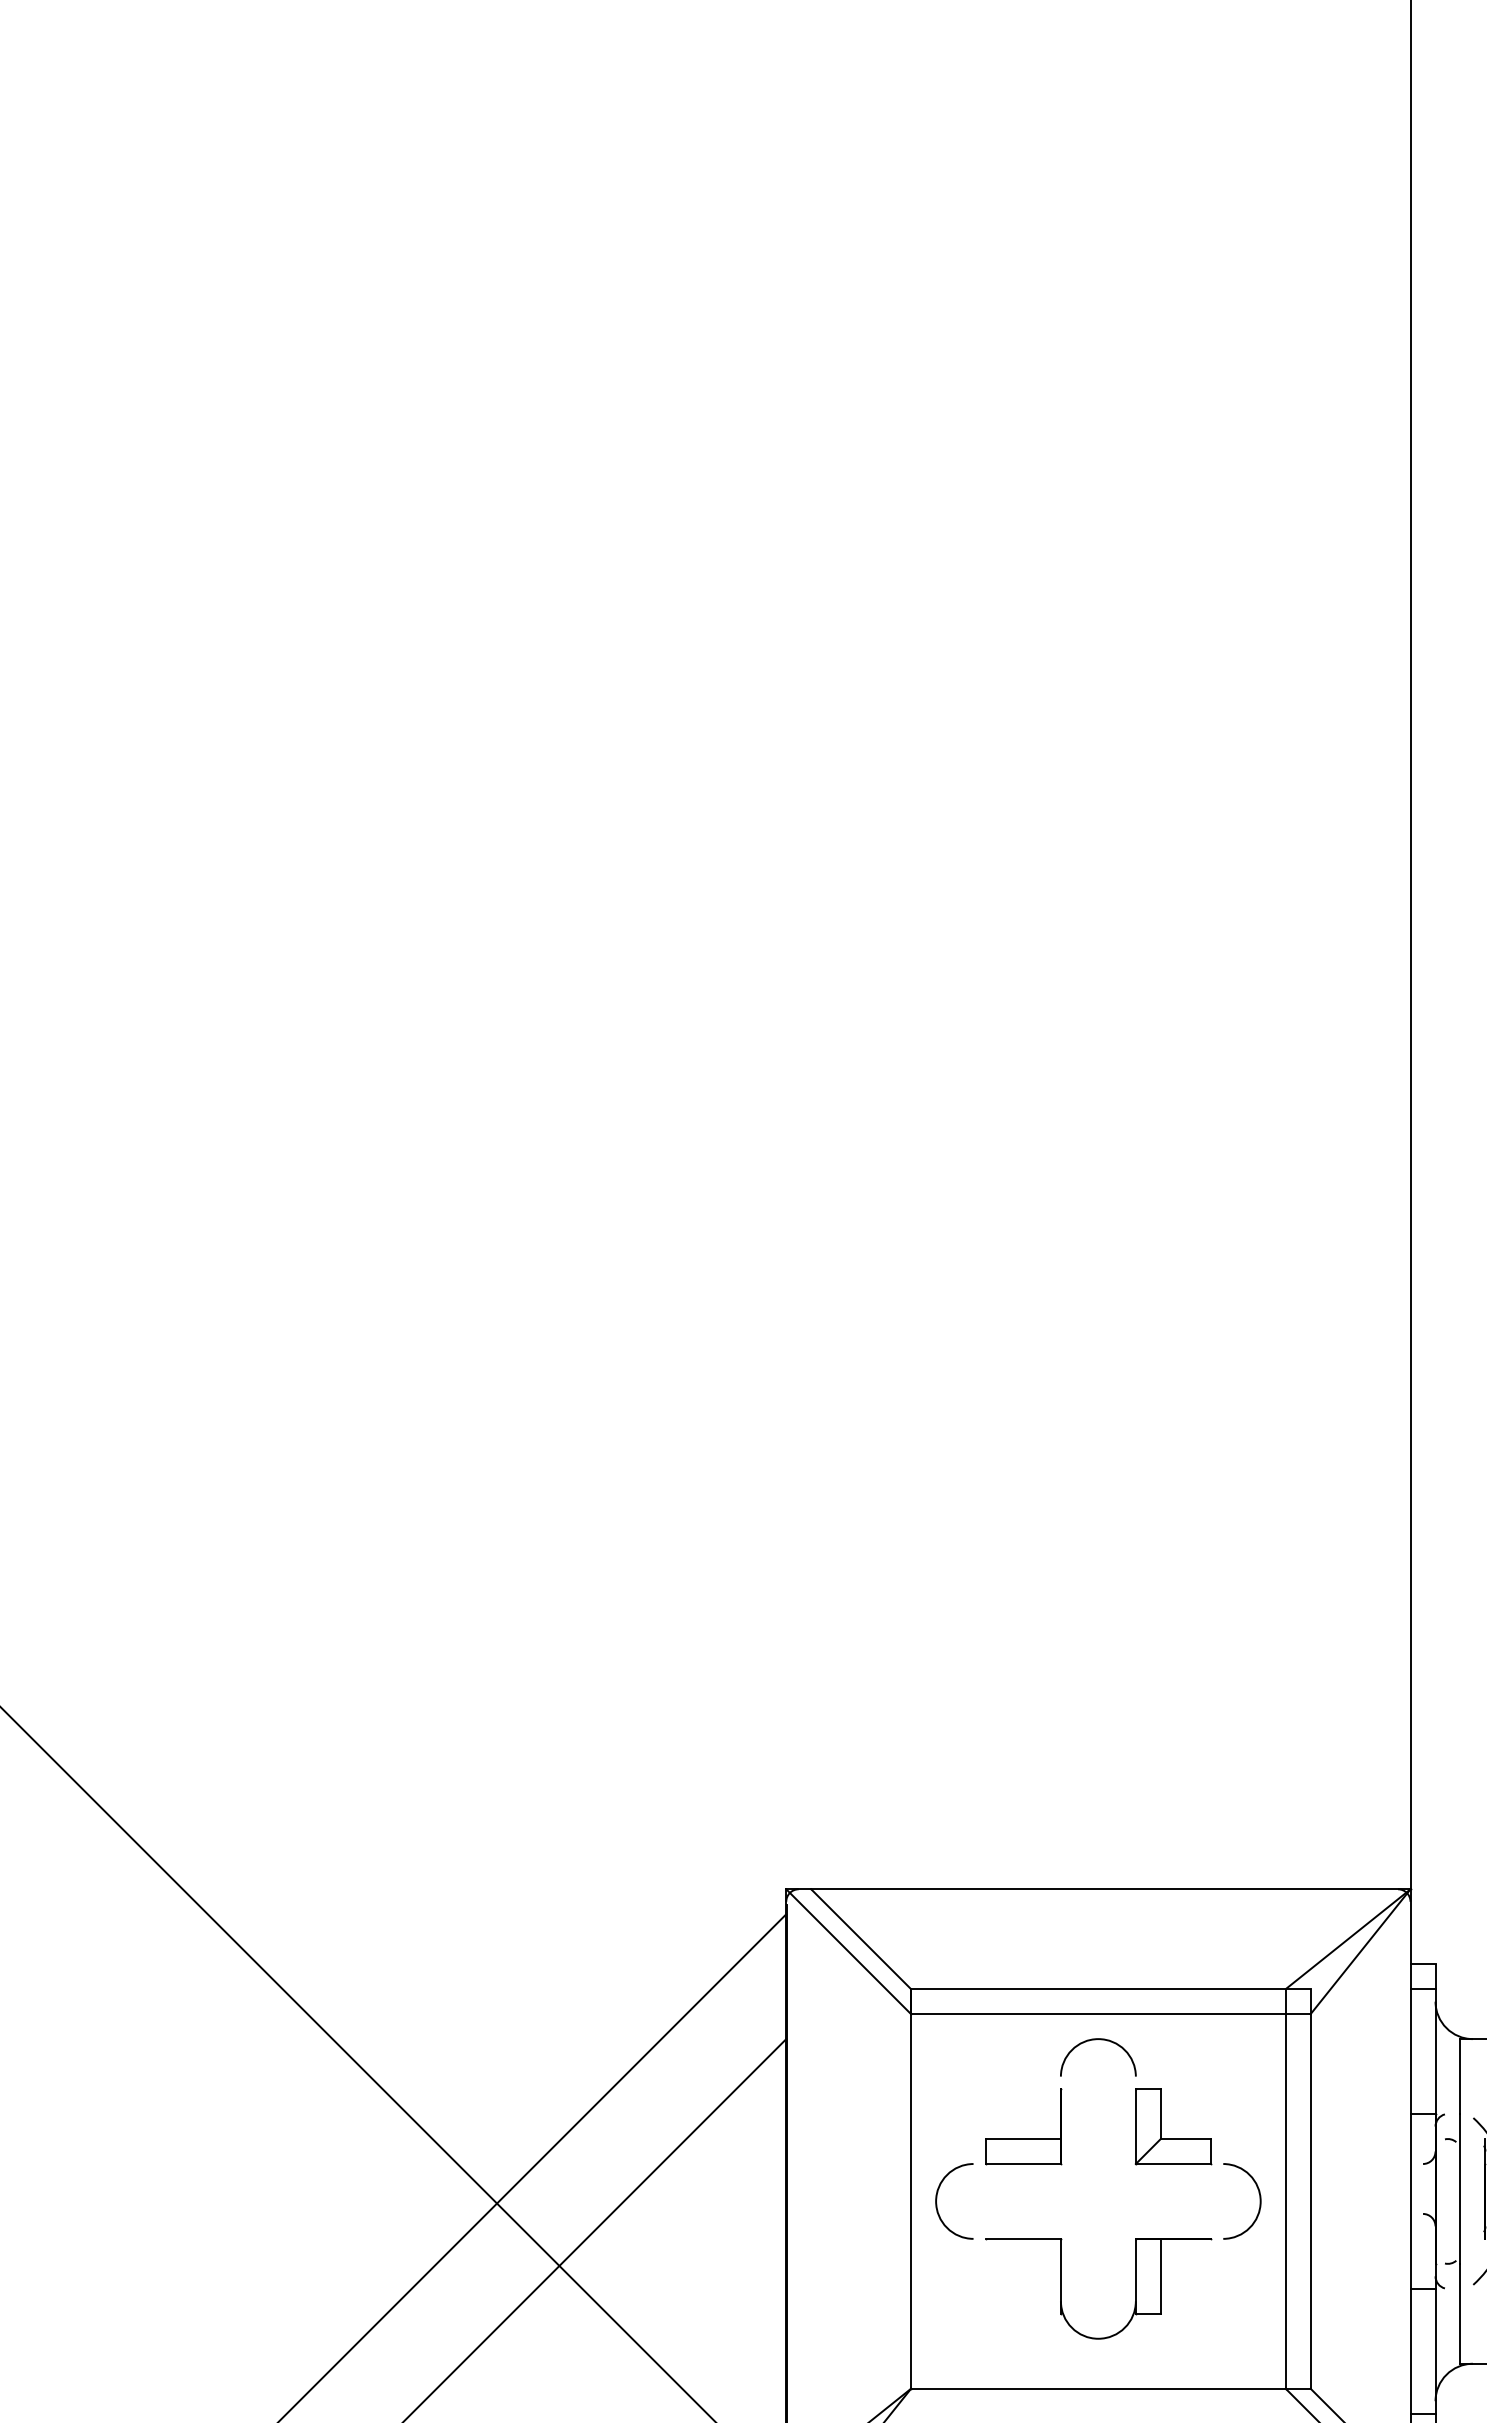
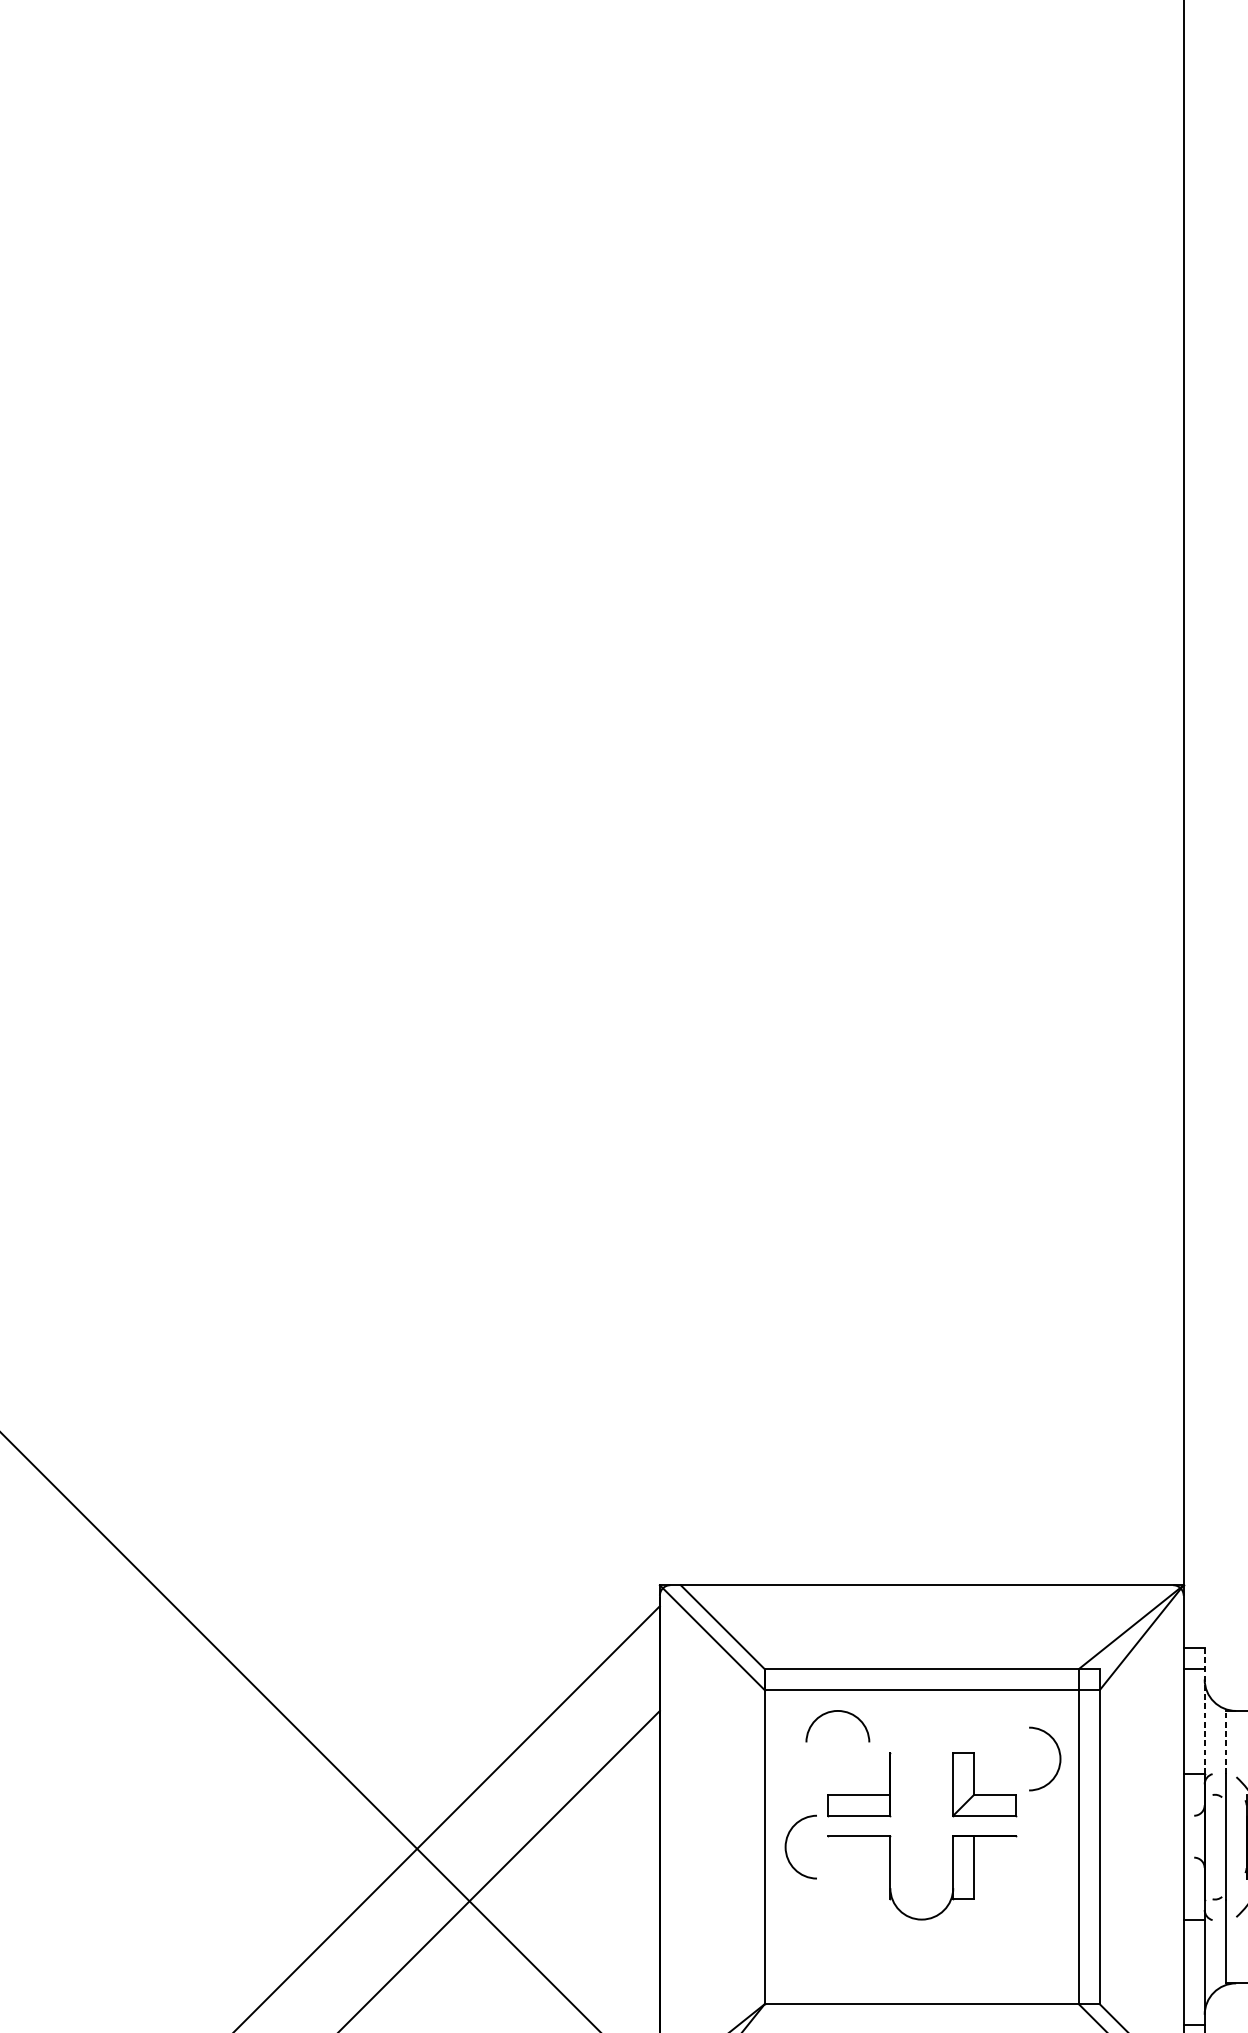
line: (1435, 2038) -> (1204, 1710), solid -> dashed
curve: (1096, 2040) -> (836, 1712), moved
line: (1460, 2076) -> (1225, 1742), solid -> dashed
curve: (1259, 2201) -> (1059, 1759), moved
part: (1061, 2288) -> (890, 1877), moved

